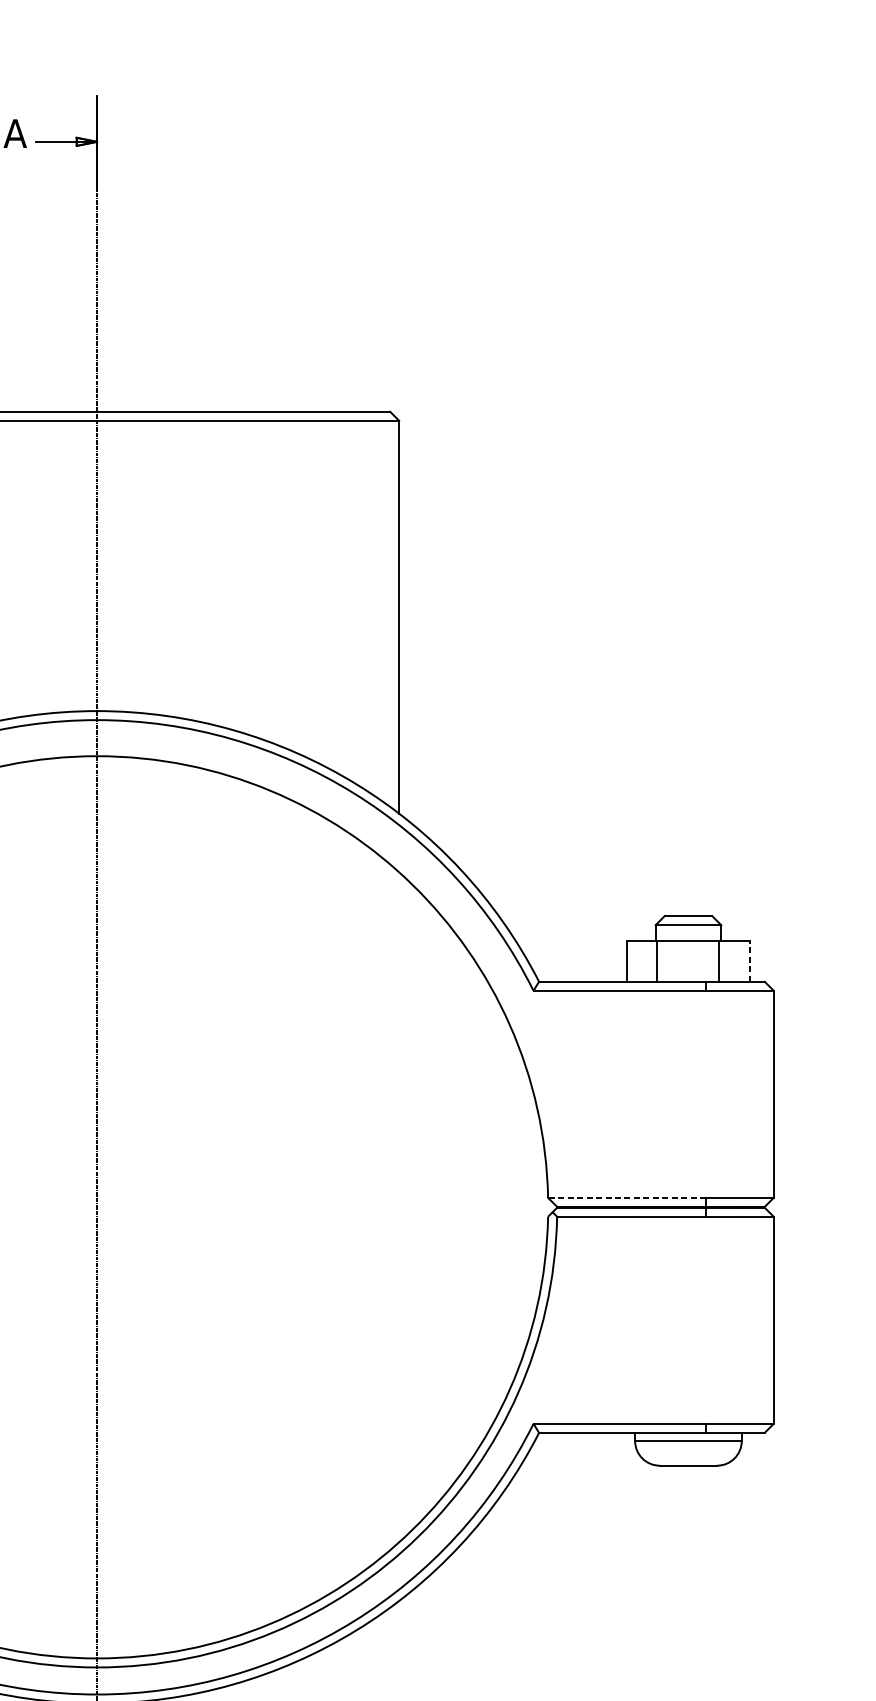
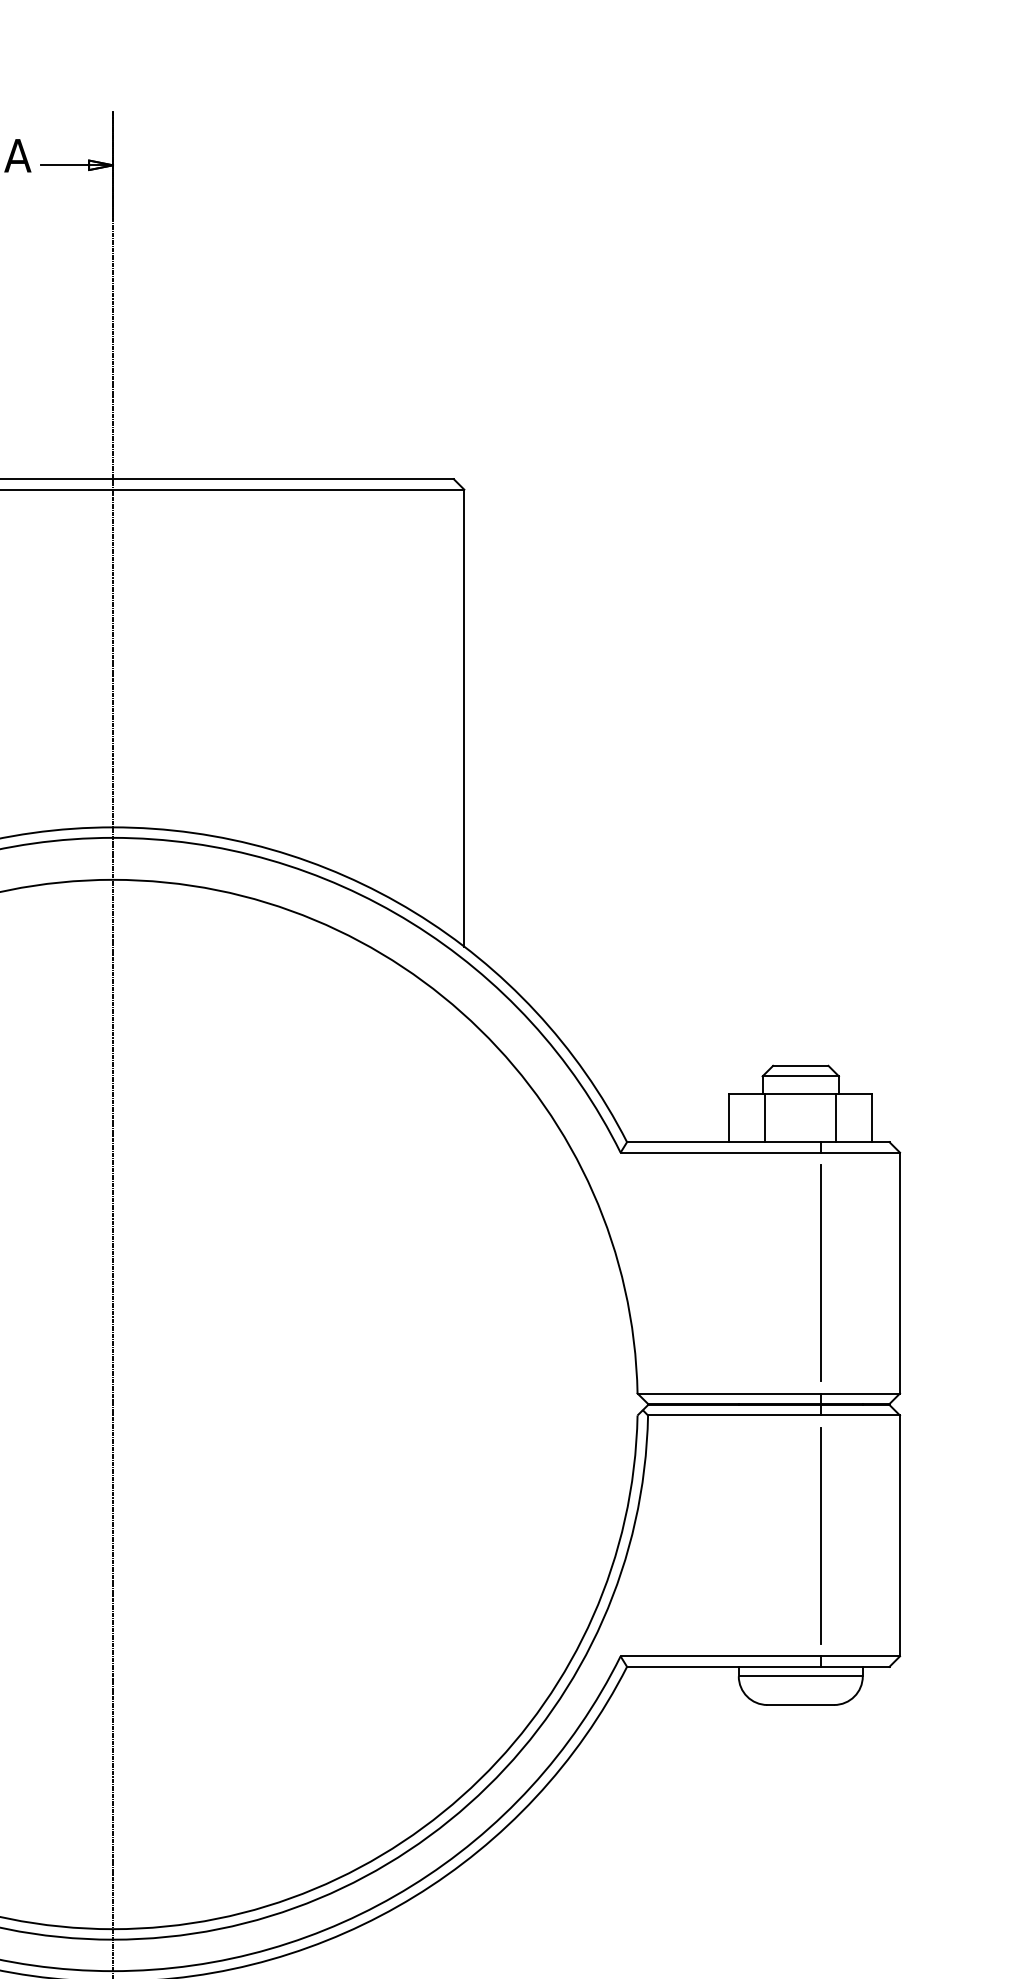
line: (750, 961) -> (872, 1118), dashed -> solid
line: (706, 1093) -> (821, 1272), added
line: (627, 1197) -> (729, 1393), dashed -> solid
line: (706, 1319) -> (821, 1535), added

